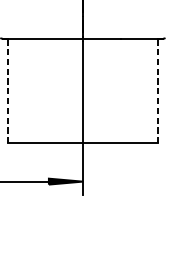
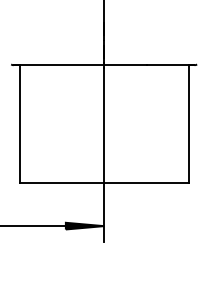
line: (7, 91) -> (19, 124), dashed -> solid
line: (157, 91) -> (188, 124), dashed -> solid

